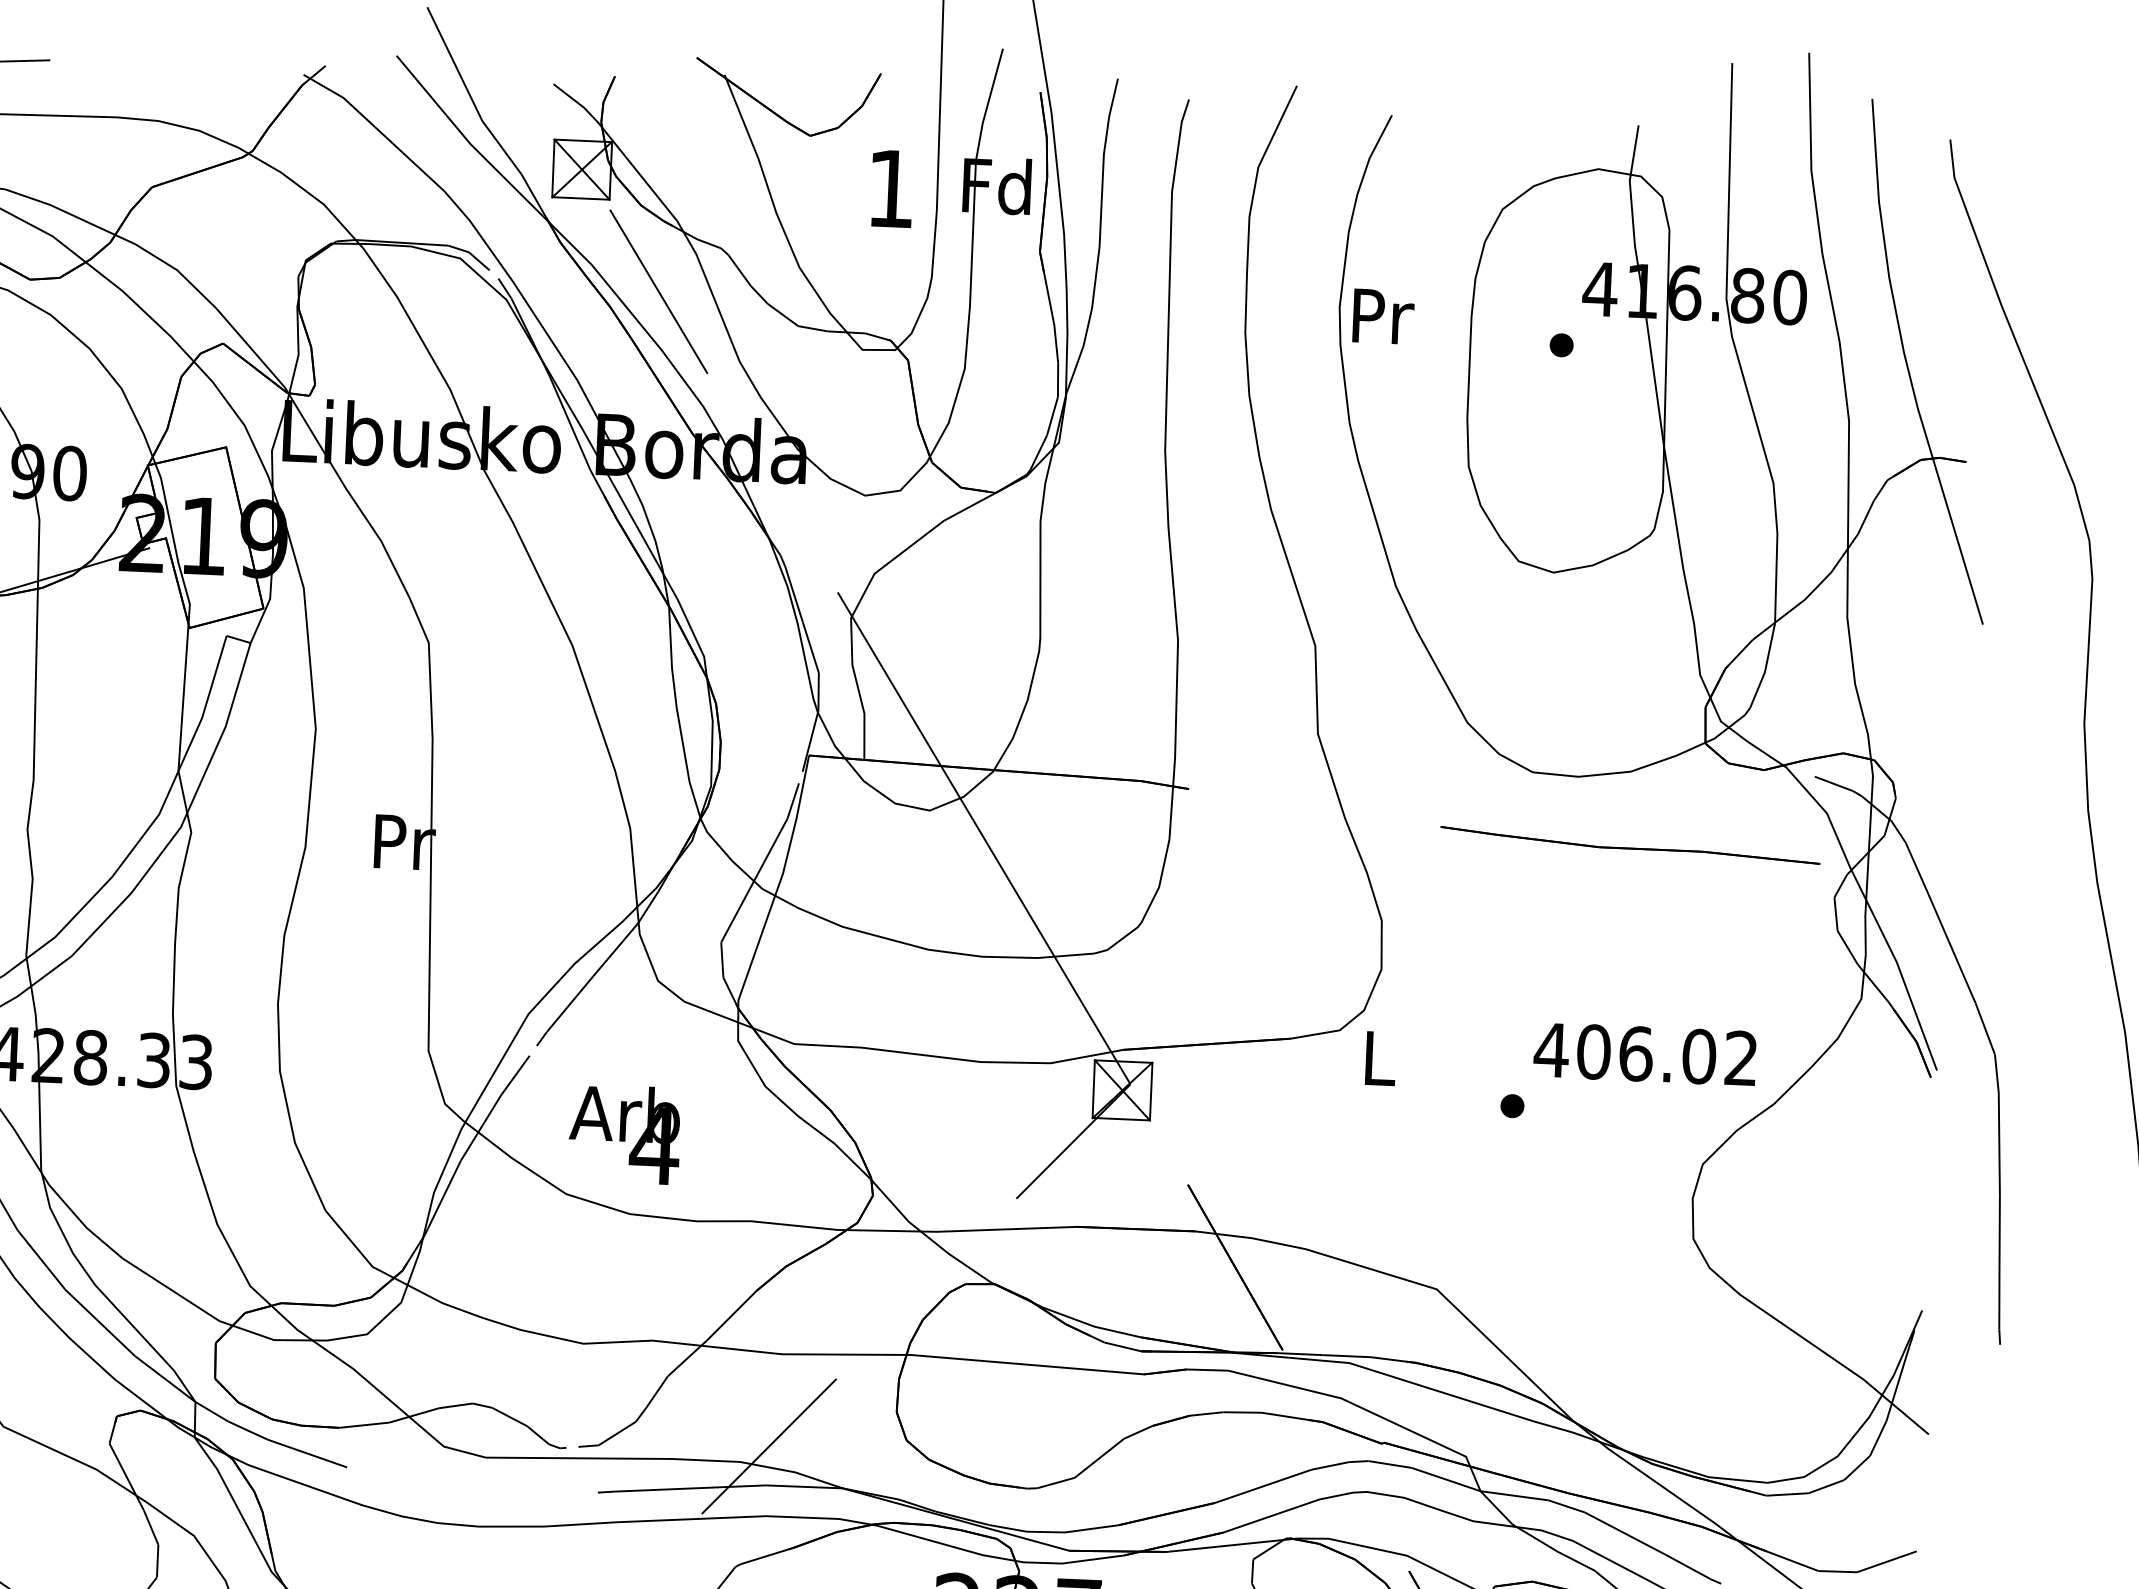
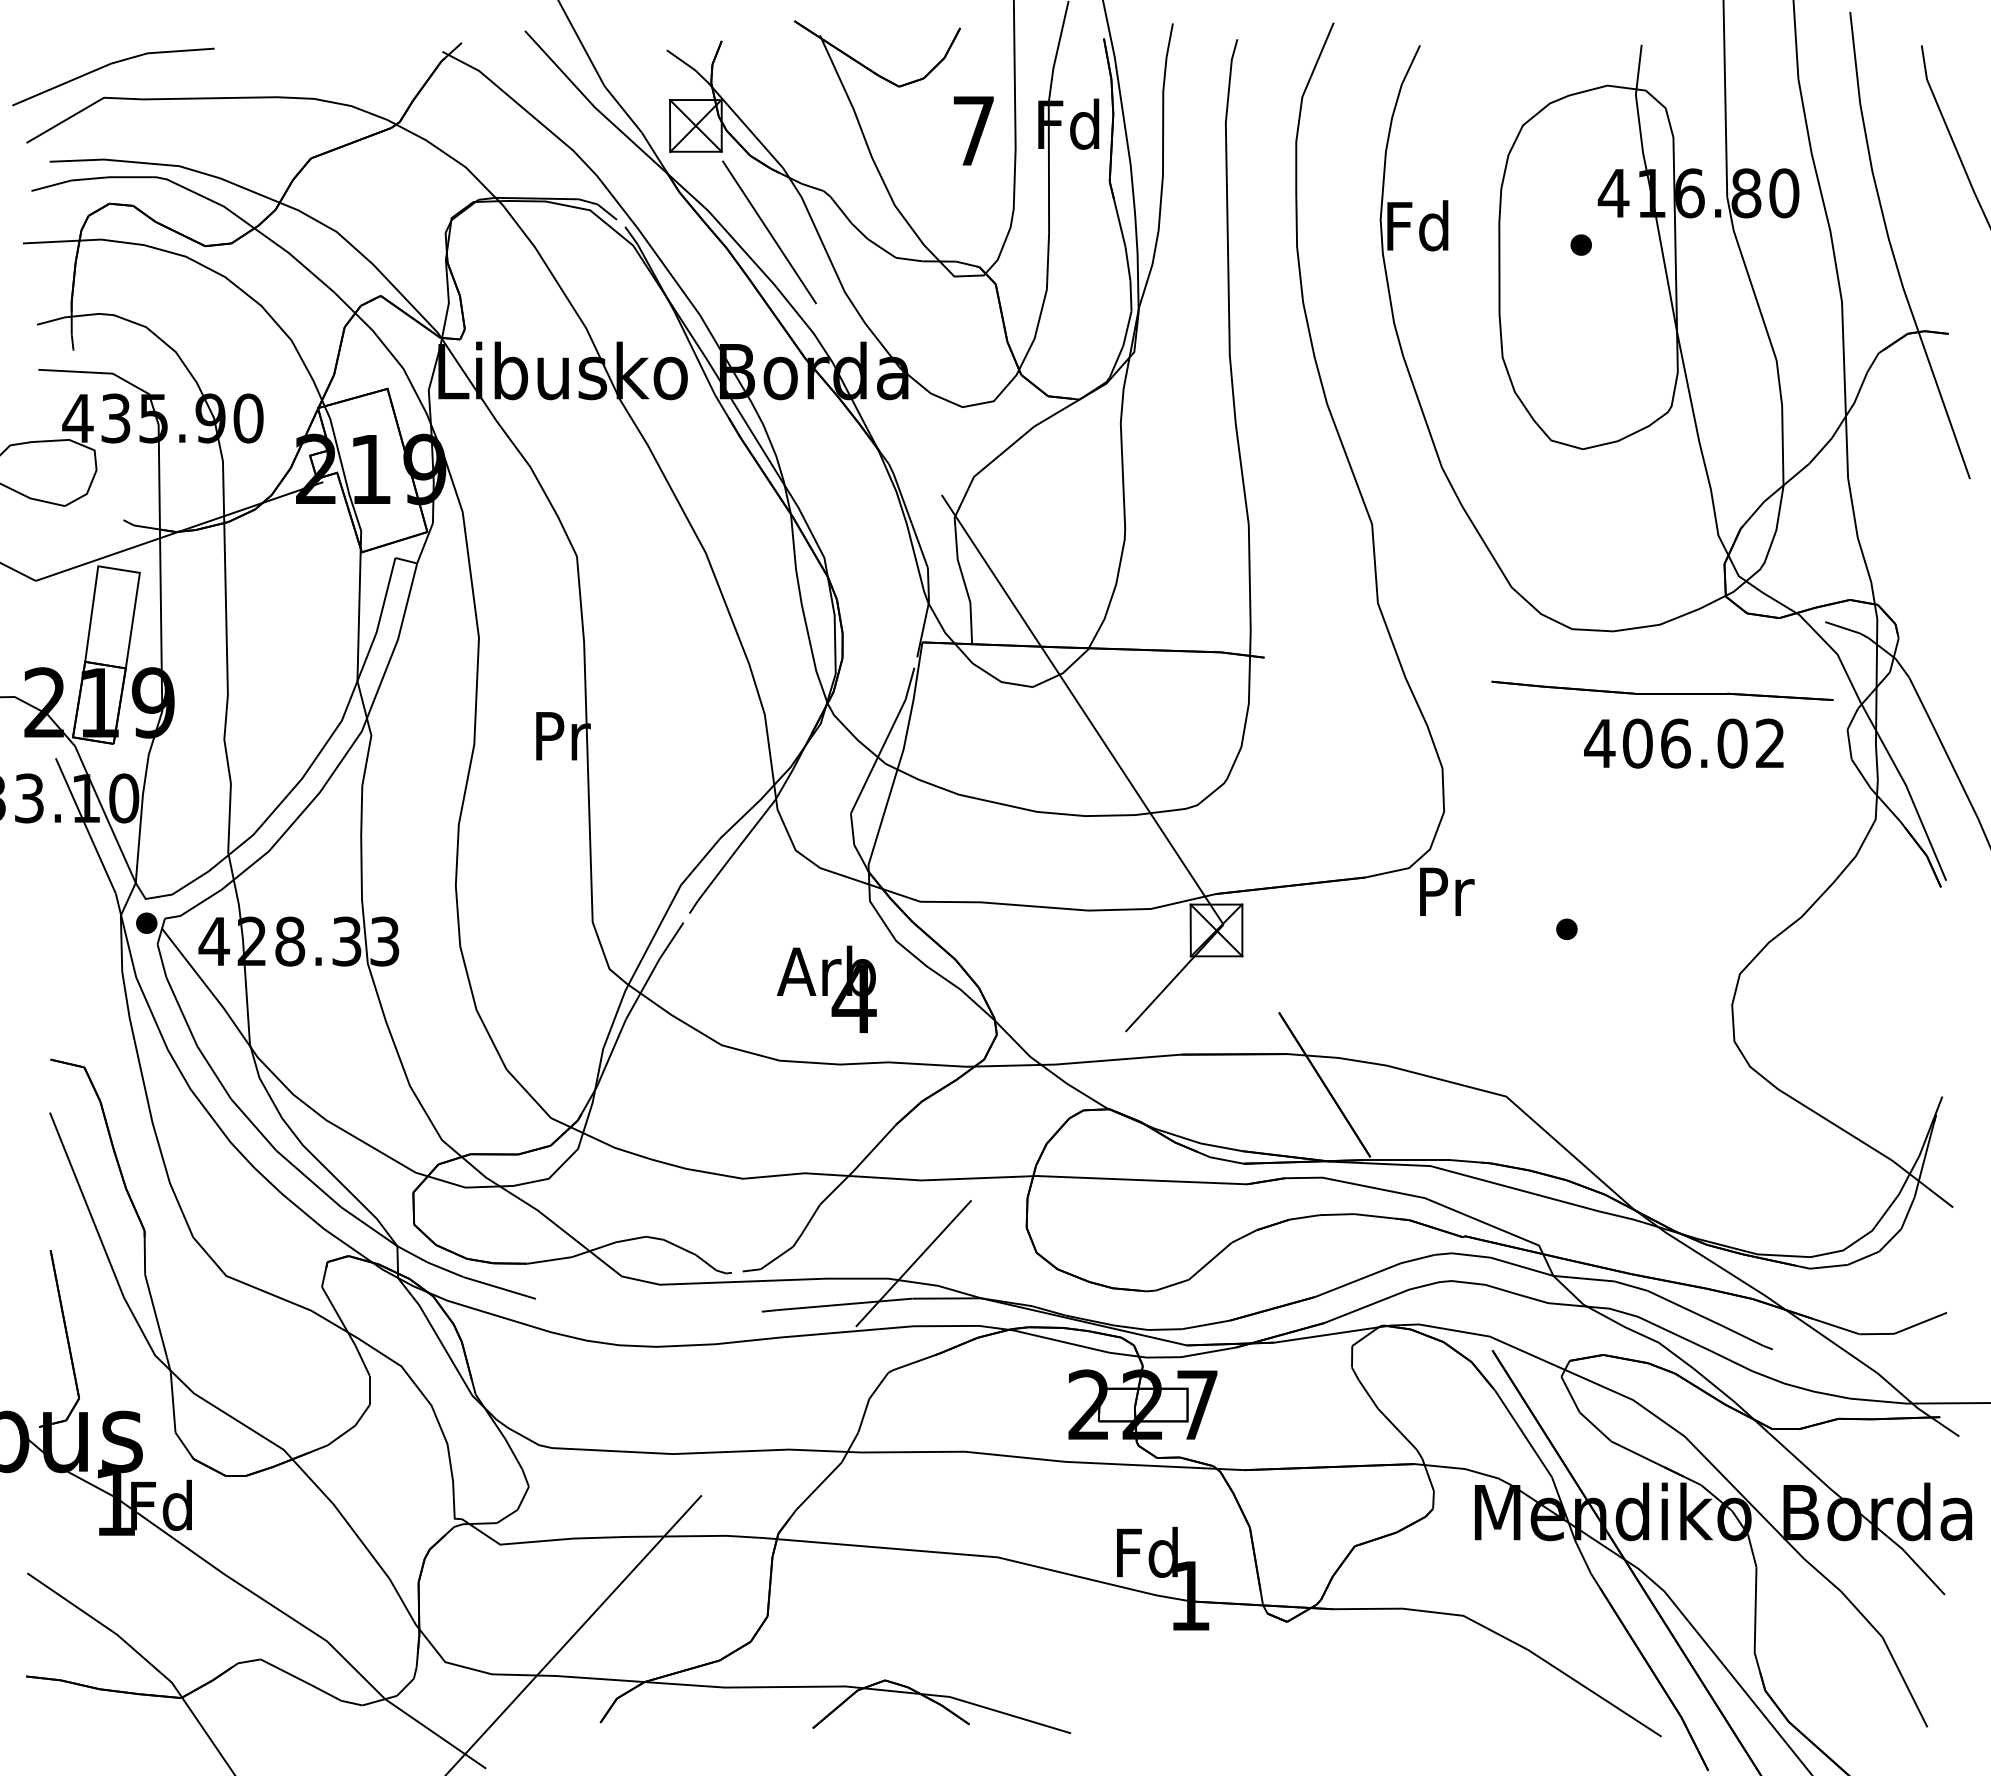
text: (890, 188) -> (973, 130), 1 -> 7
text: (1380, 315) -> (1417, 225), Pr -> Fd
text: (1644, 1054) -> (1683, 743), moved
text: (1381, 1058) -> (1447, 891), L -> Pr
text: (624, 1133) -> (826, 988), moved

